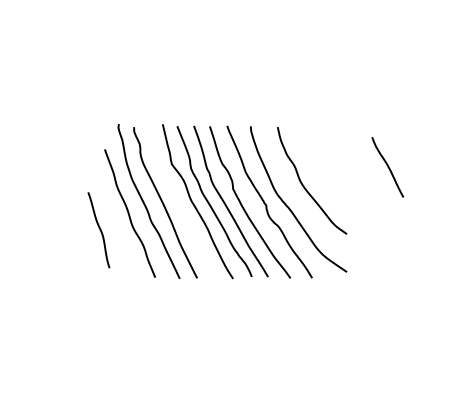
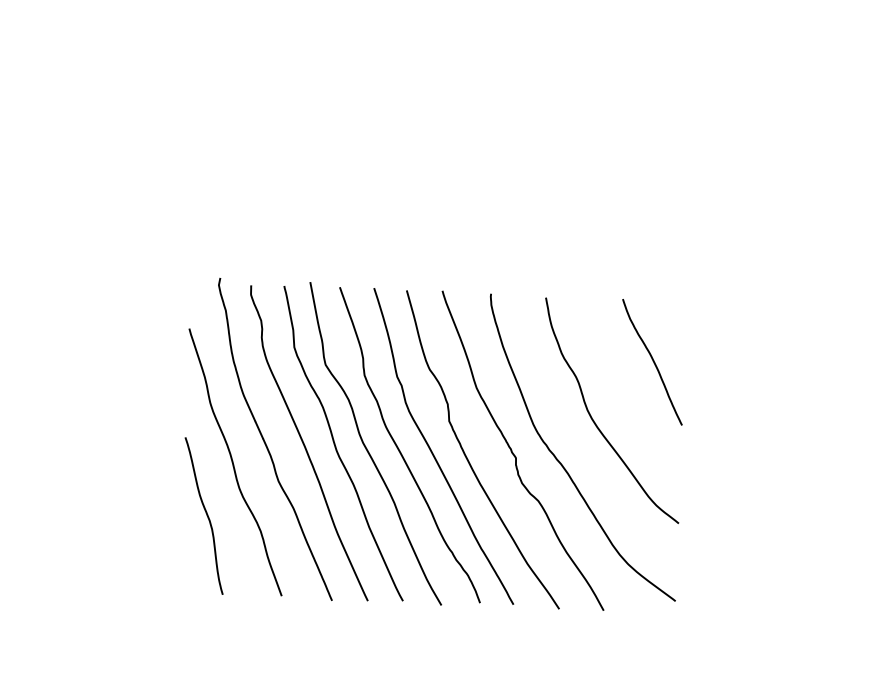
curve: (387, 167) -> (651, 362), moved
curve: (179, 203) -> (337, 446), added
curve: (99, 230) -> (205, 516), moved

